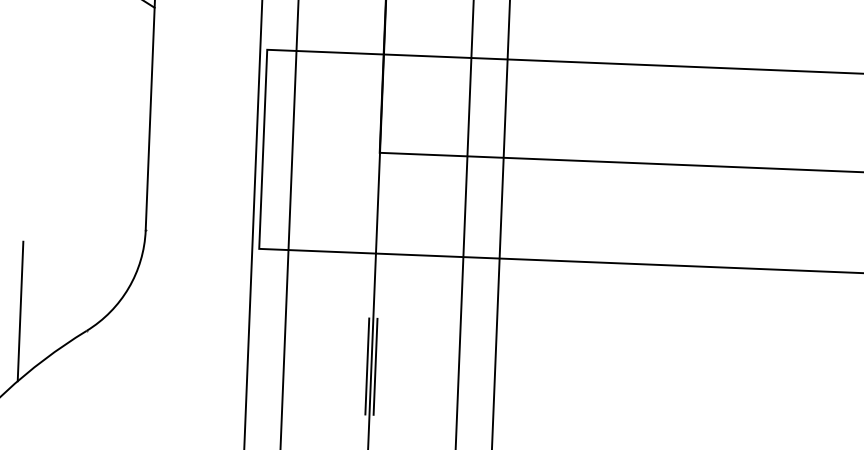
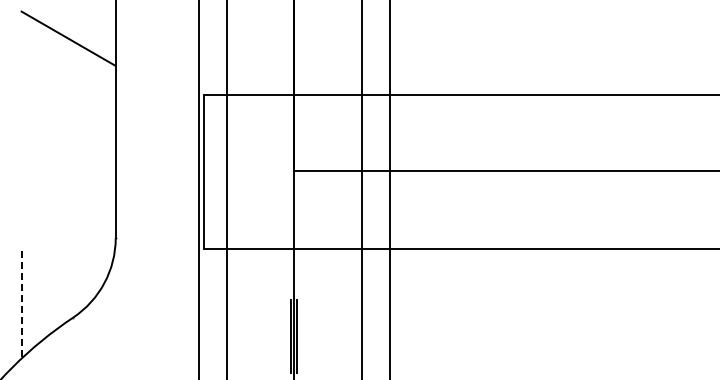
line: (20, 311) -> (21, 304), solid -> dashed

